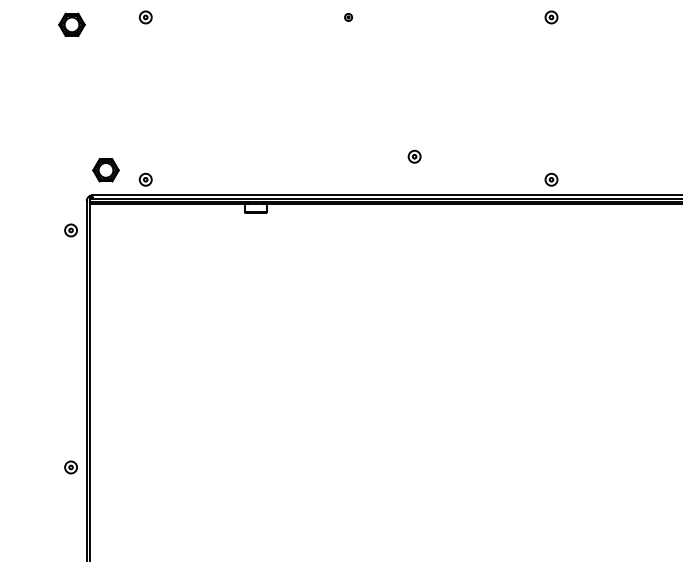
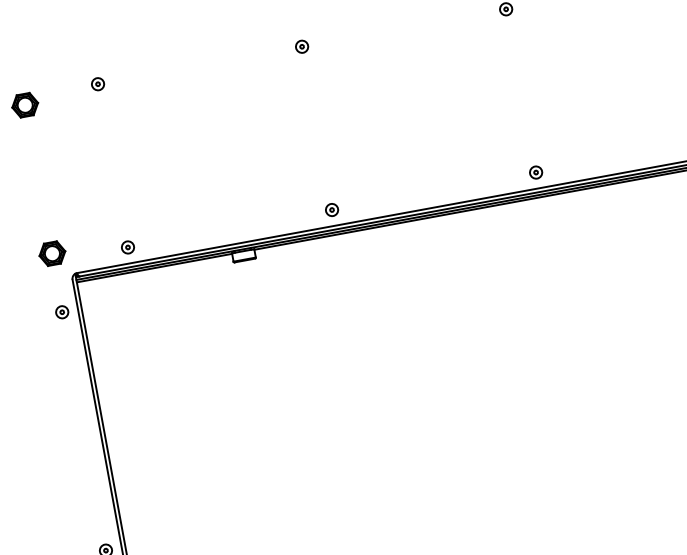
part: (348, 17) -> (301, 46), size x1.67
part: (414, 156) -> (331, 209), moved
part: (105, 170) -> (51, 253), moved

